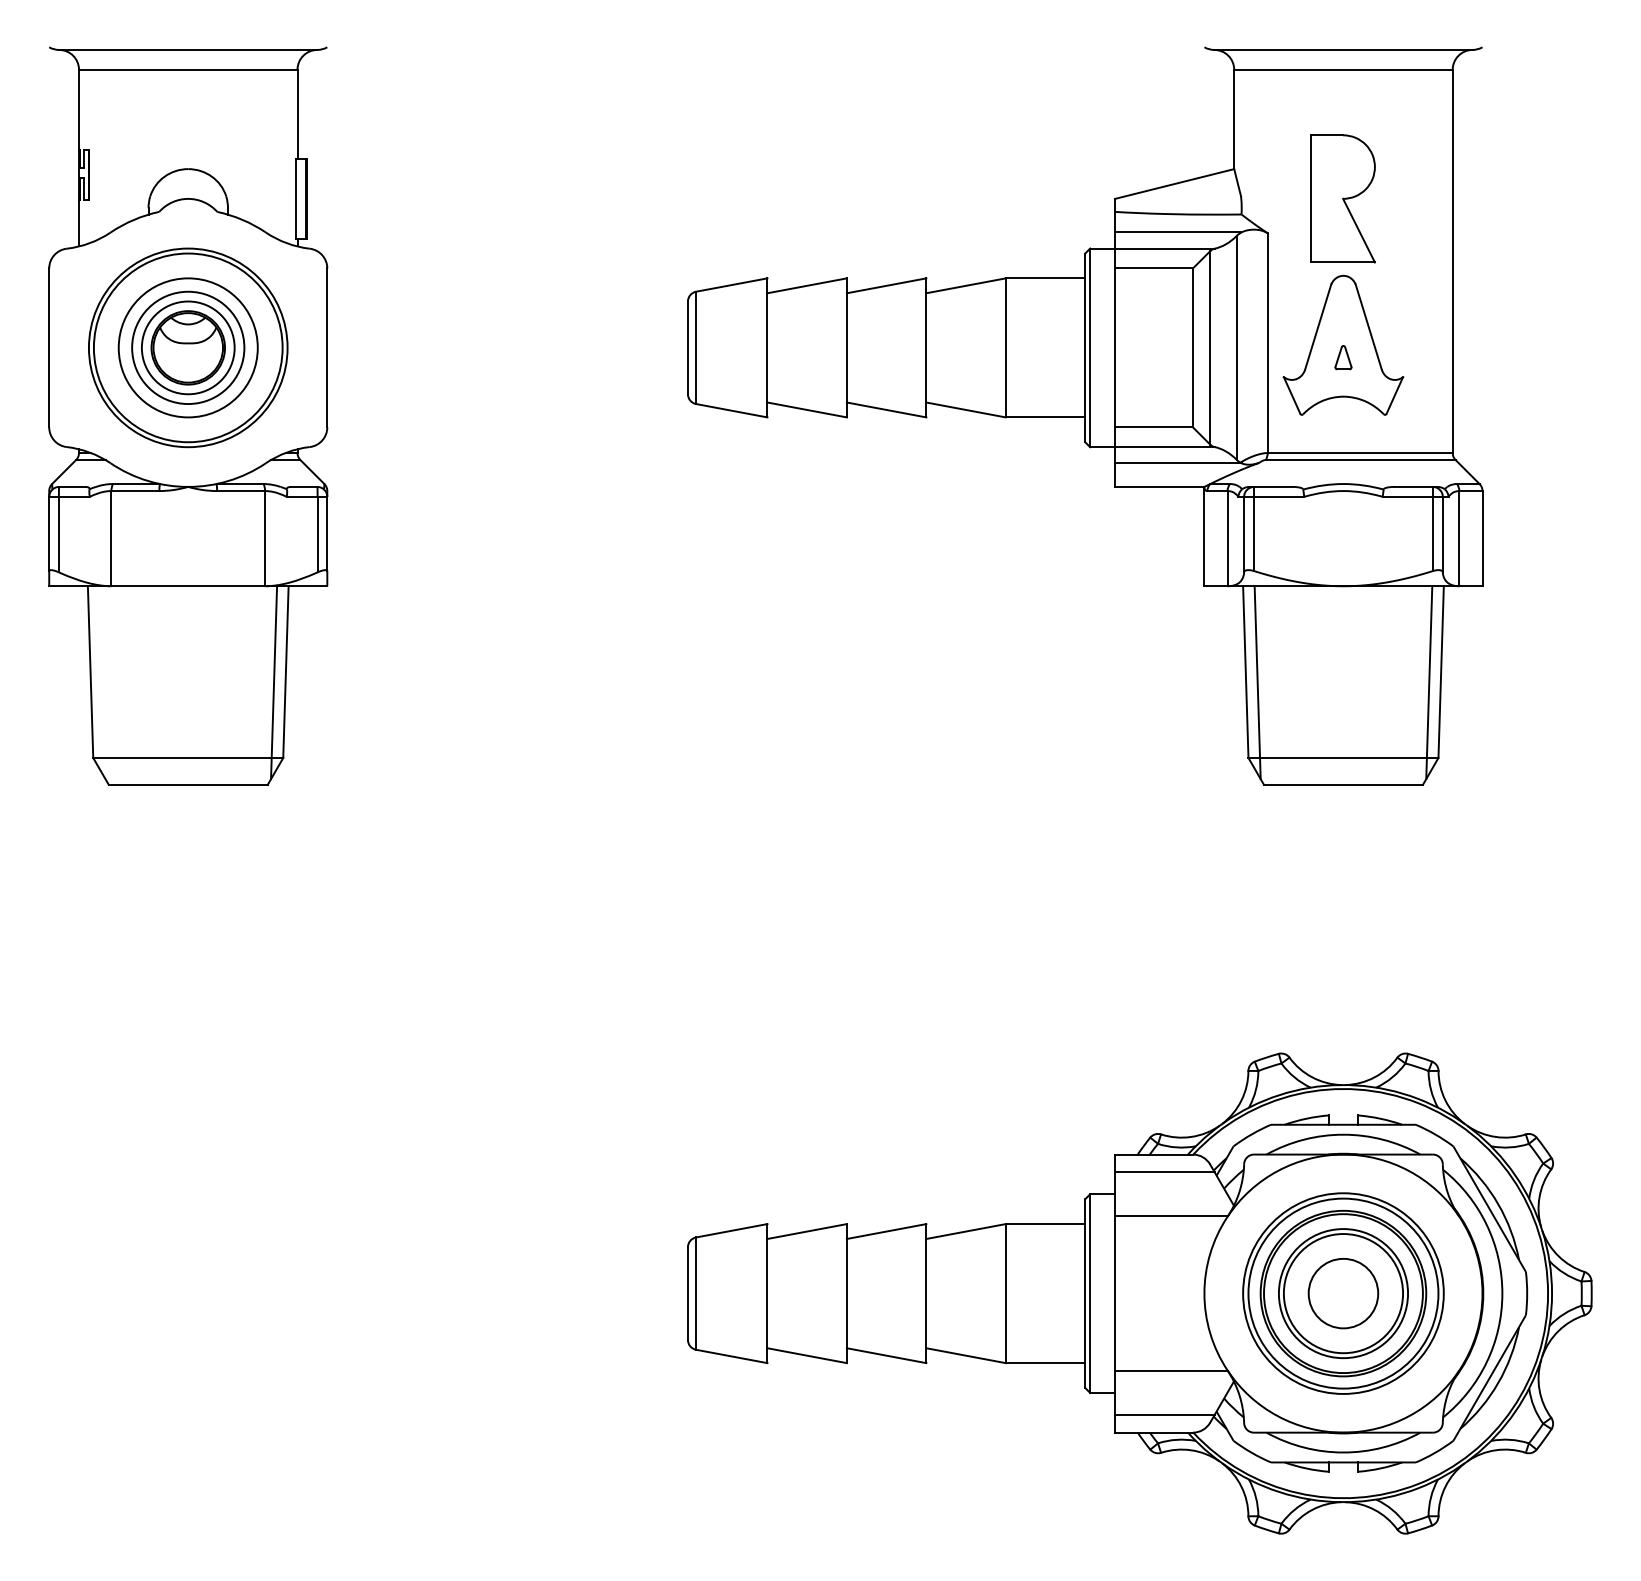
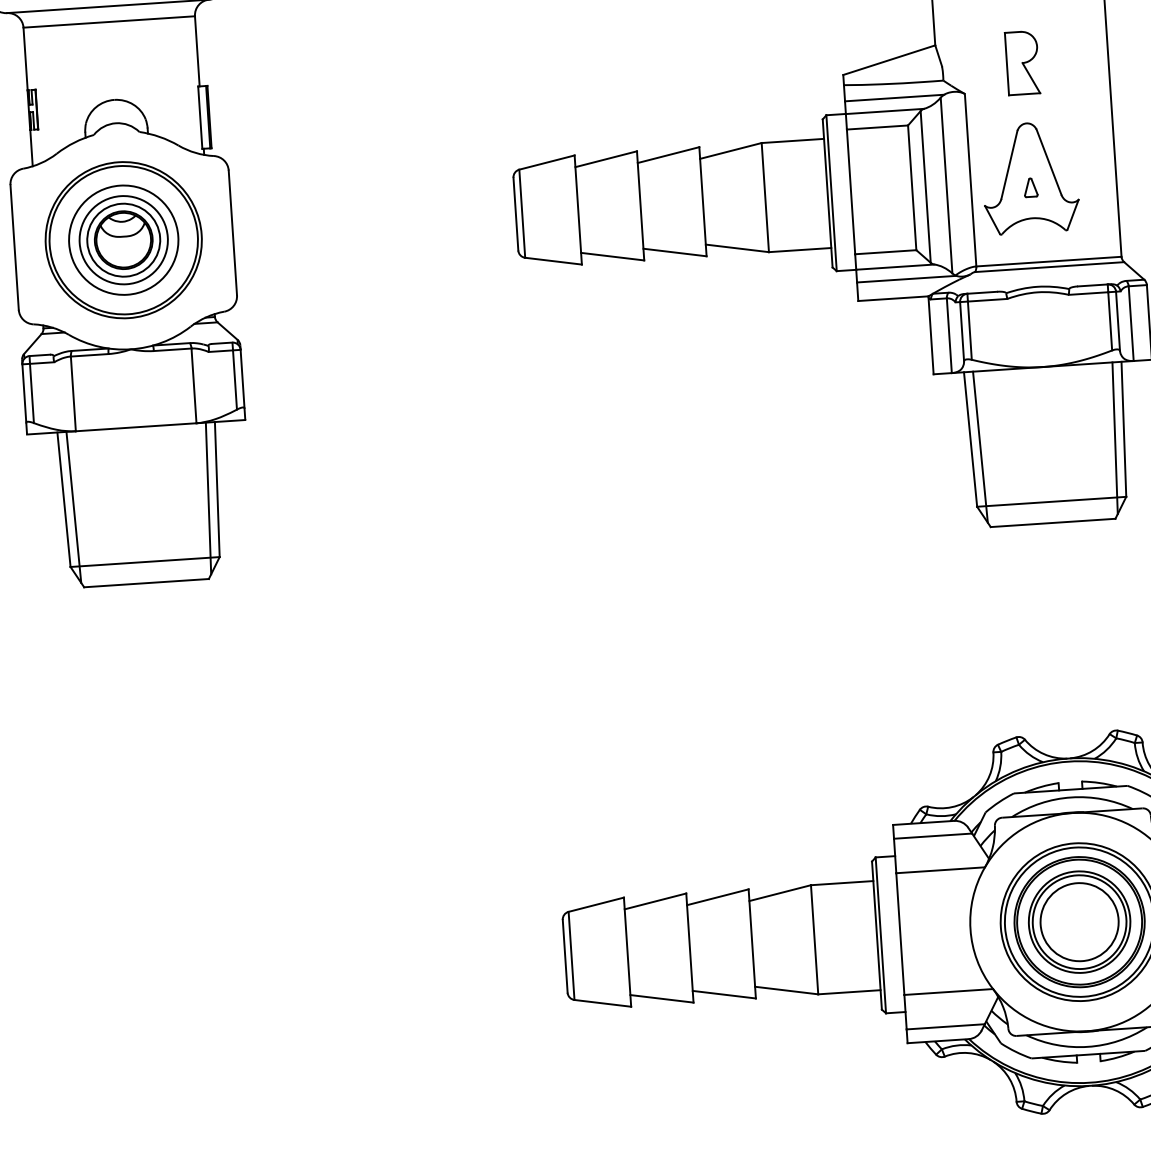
part: (1343, 198) -> (1022, 62), size x0.62
line: (102, 682) -> (73, 507), added
circle: (1343, 1293) -> (1079, 922), size x1.43

